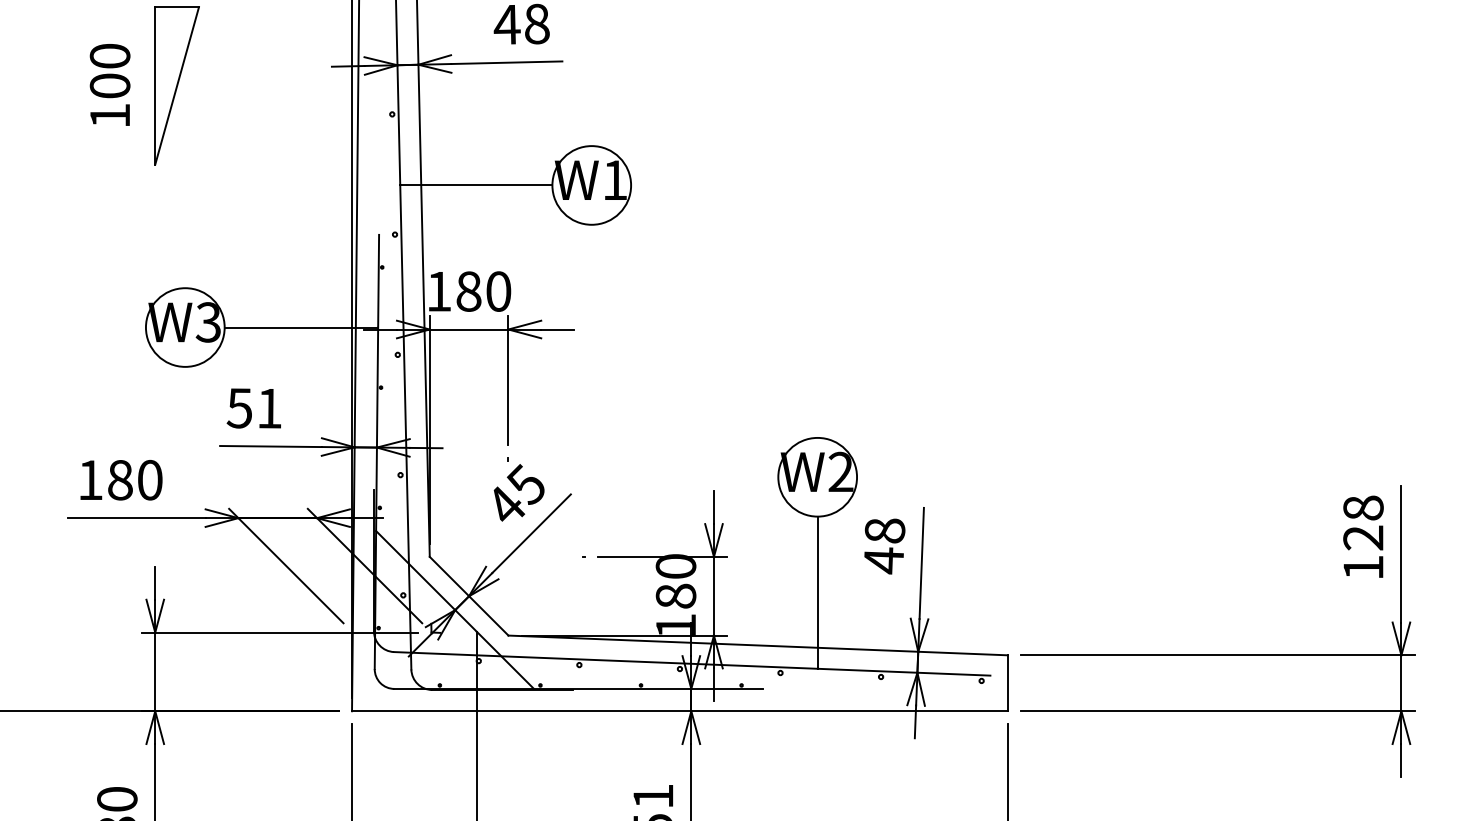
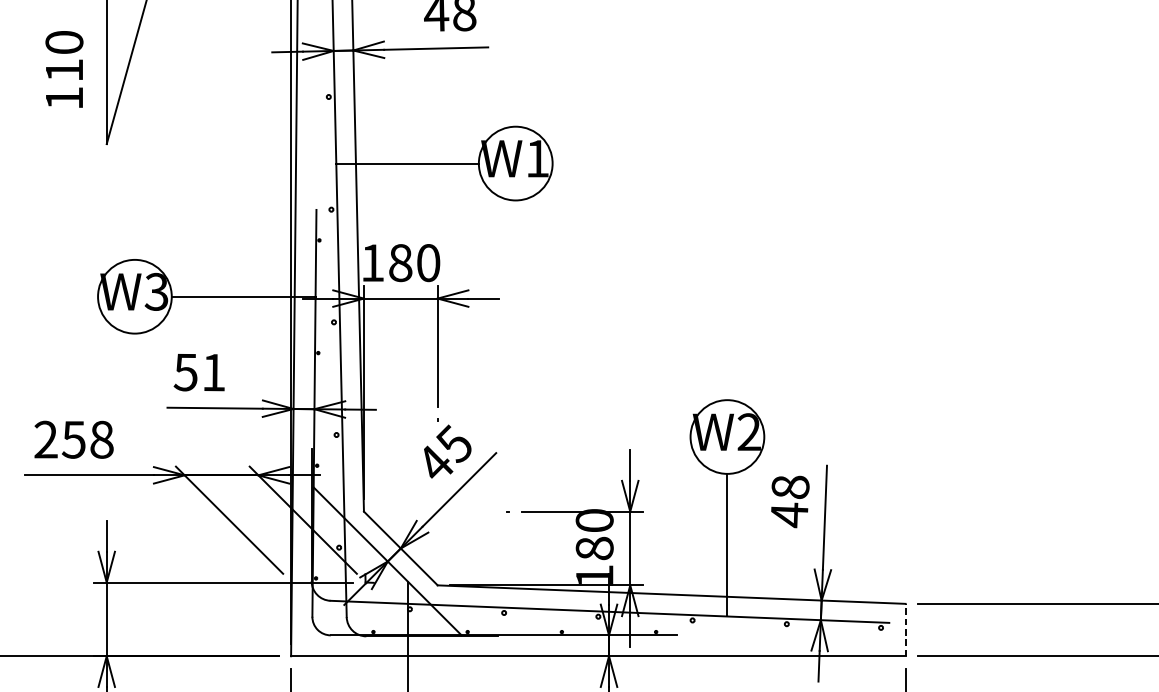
text: (109, 85) -> (63, 69), 100 -> 110
text: (120, 479) -> (74, 439), 180 -> 258
line: (1007, 683) -> (905, 630), solid -> dashed

